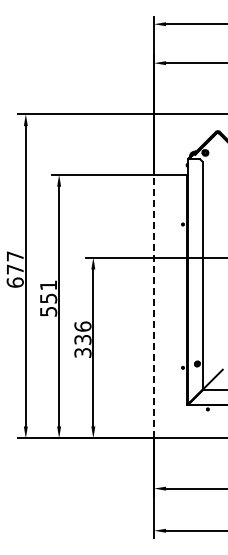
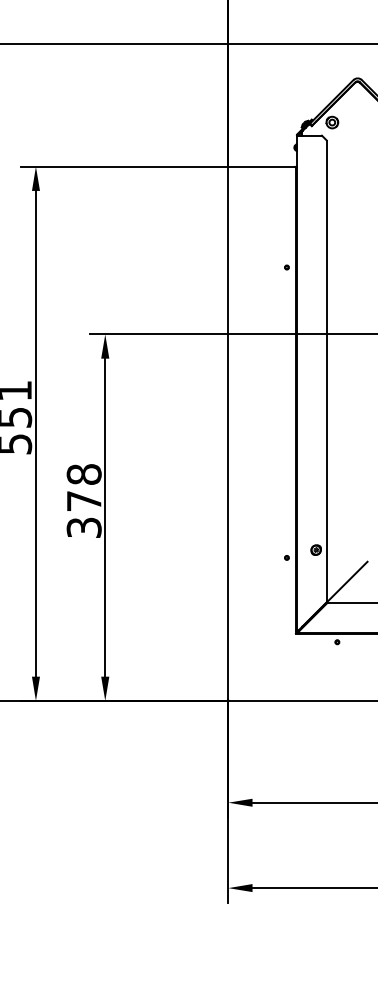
line: (154, 306) -> (229, 433), dashed -> solid
text: (82, 332) -> (83, 486), 336 -> 378

